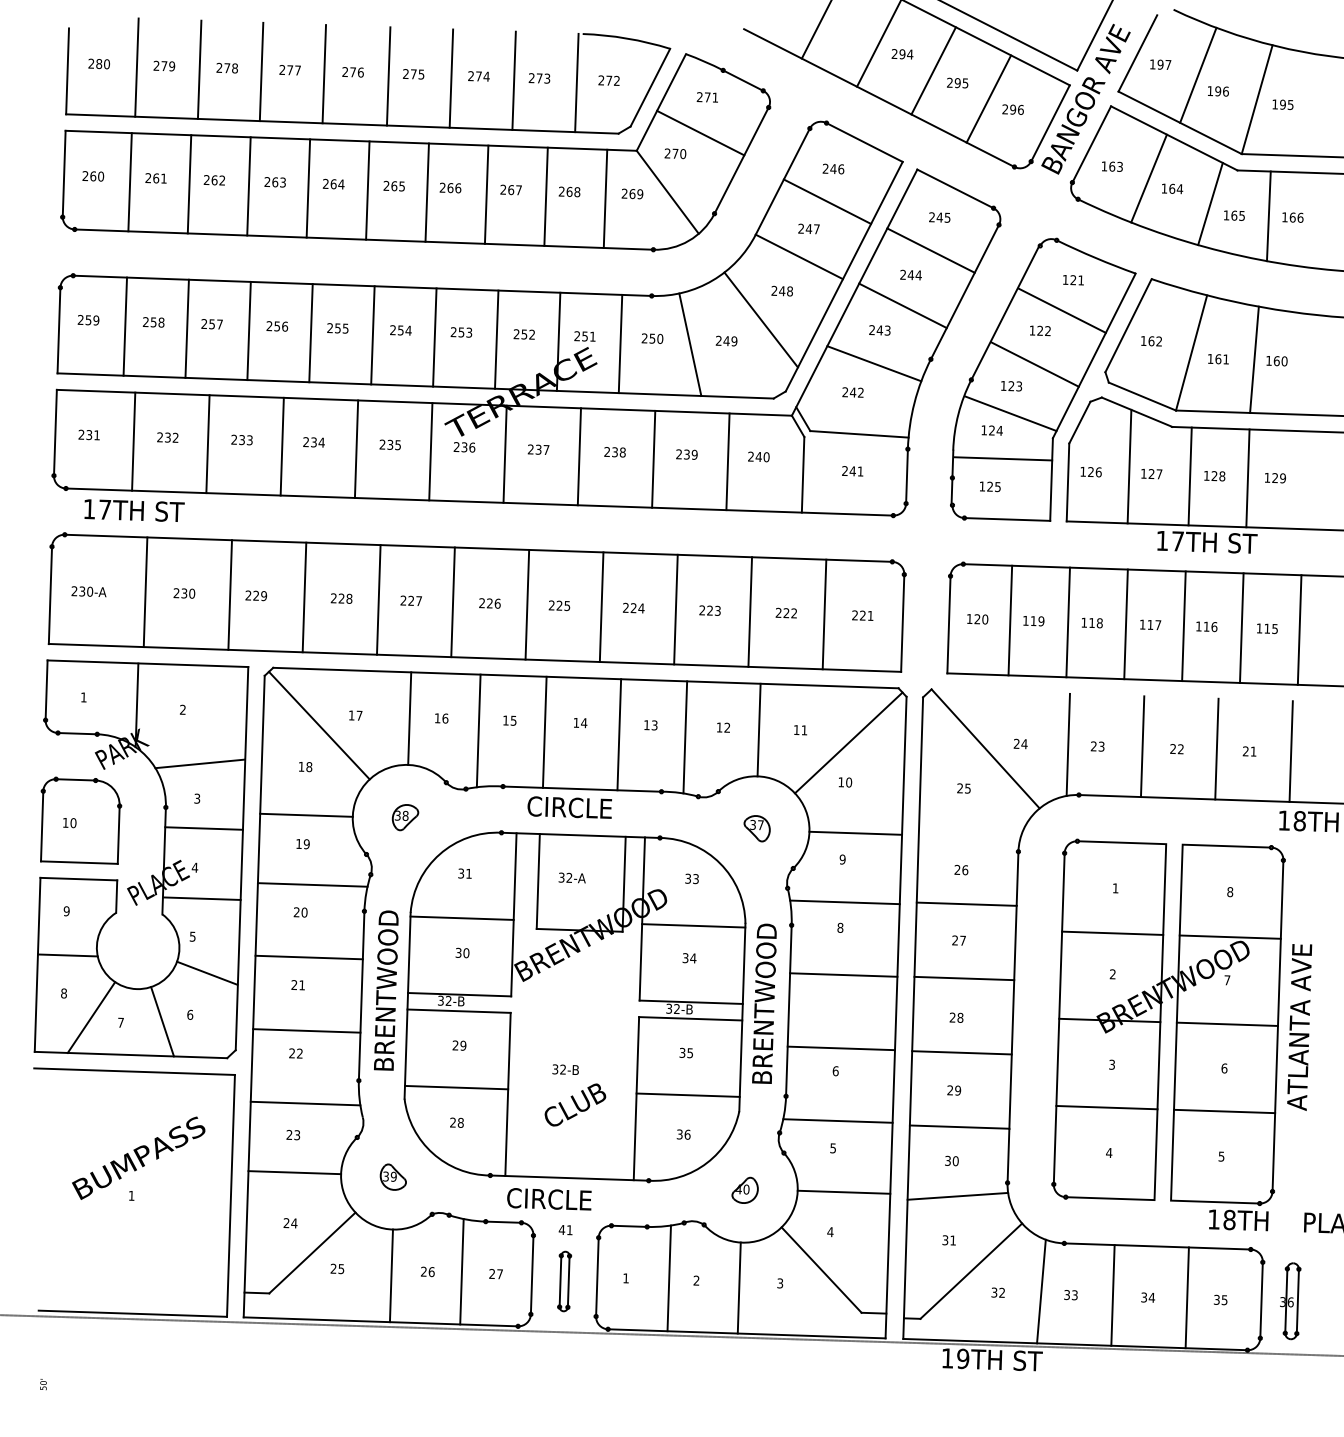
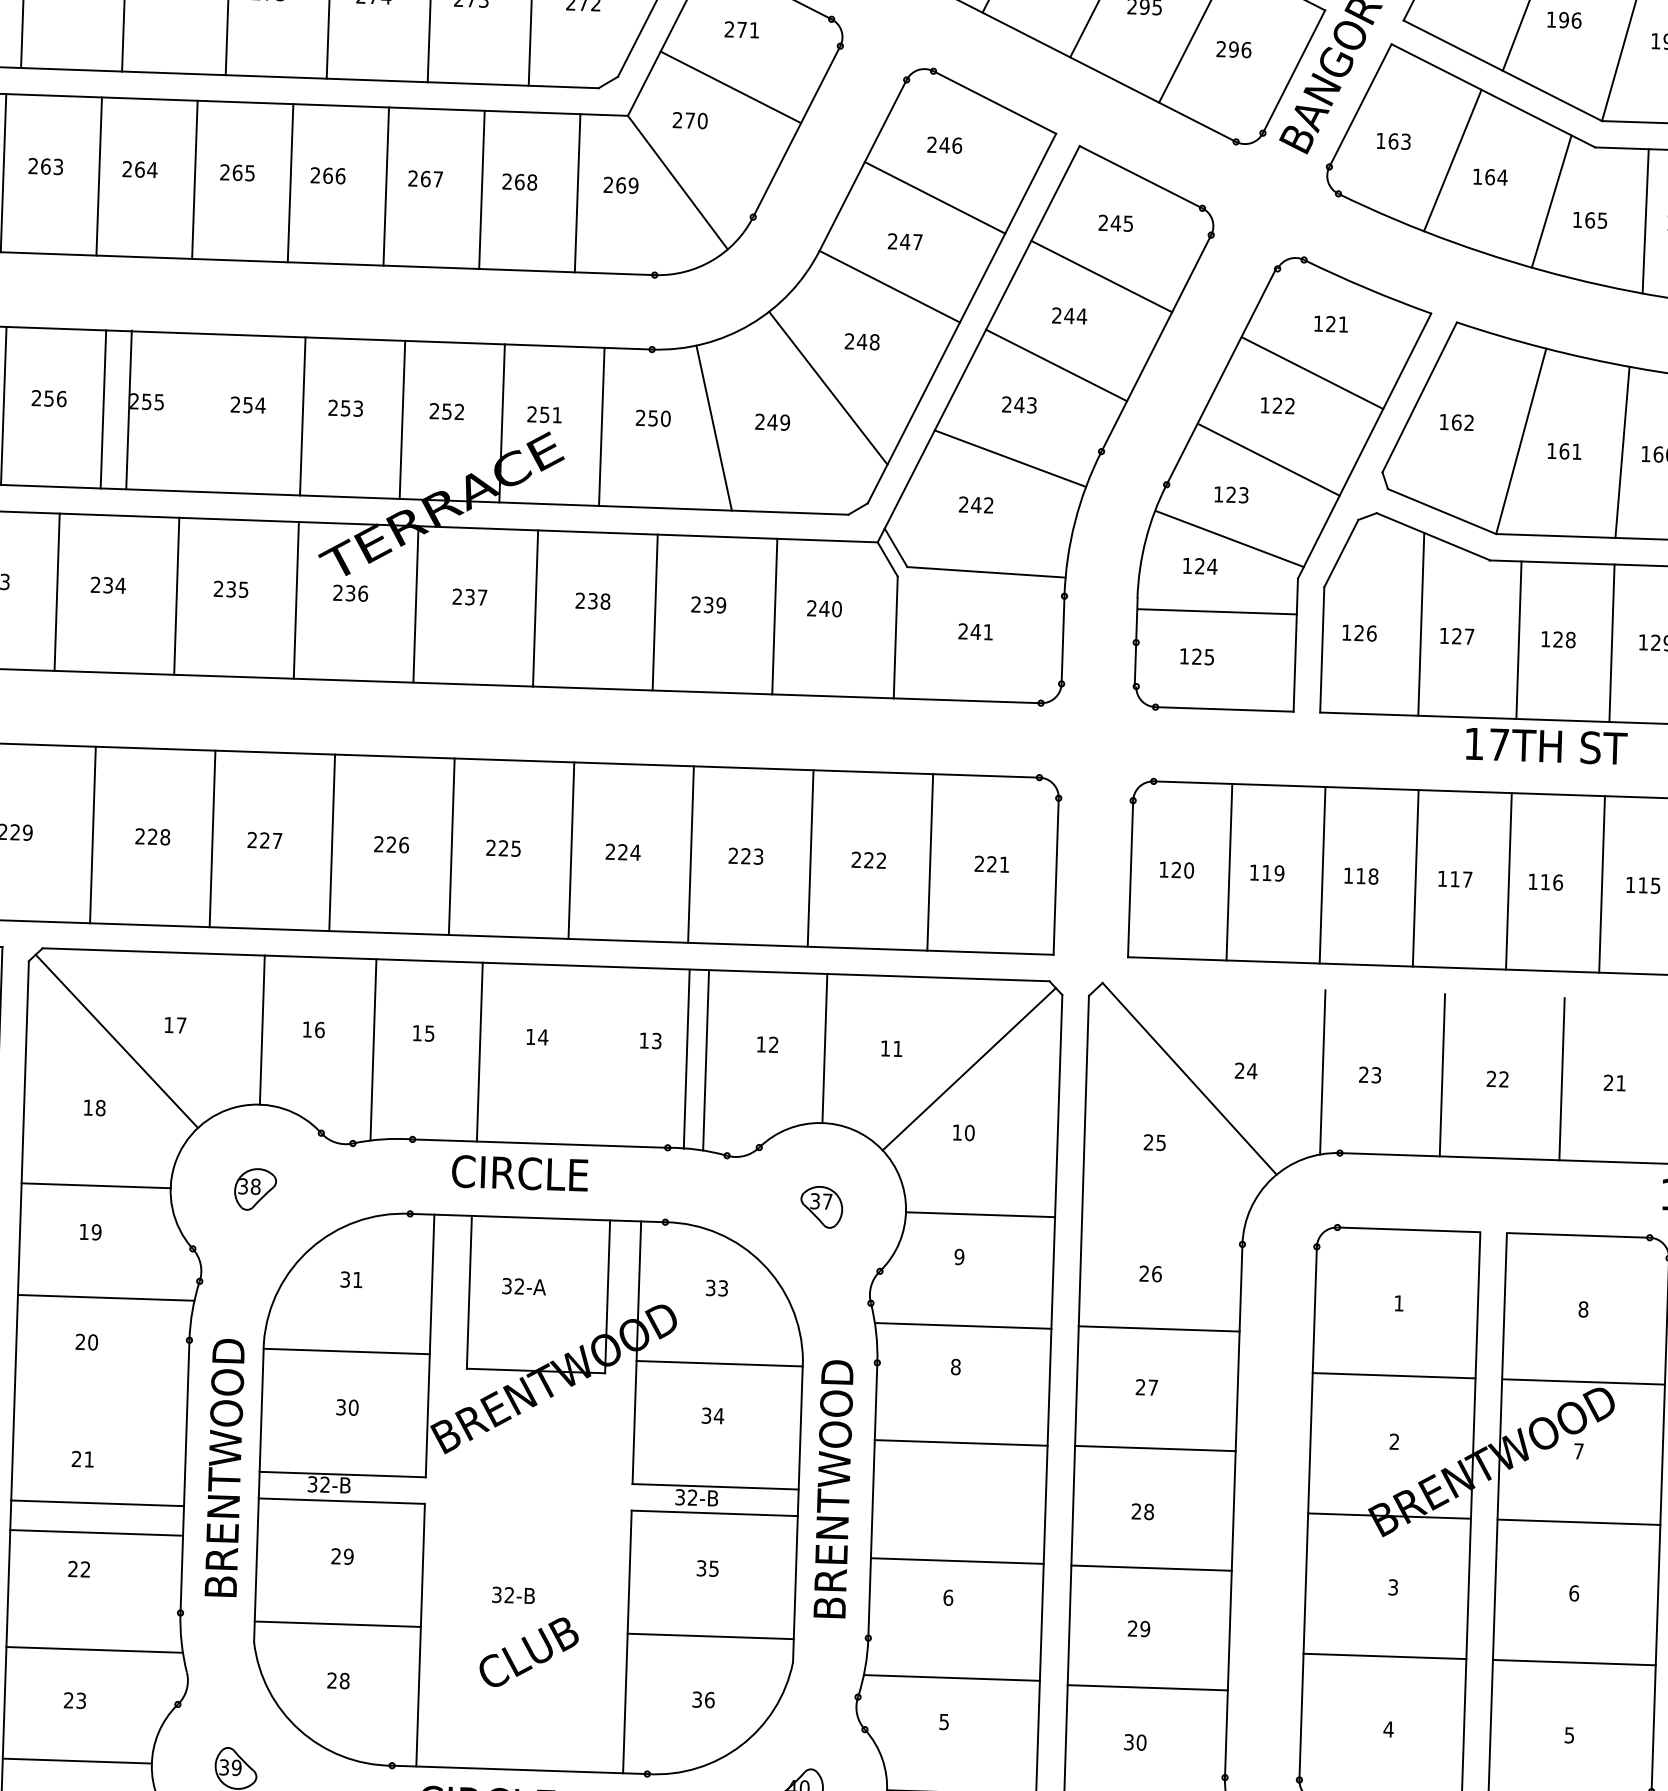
line: (372, 335) -> (128, 409), moved
line: (619, 734) -> (687, 1058), moved
line: (308, 957) -> (96, 1503), moved

